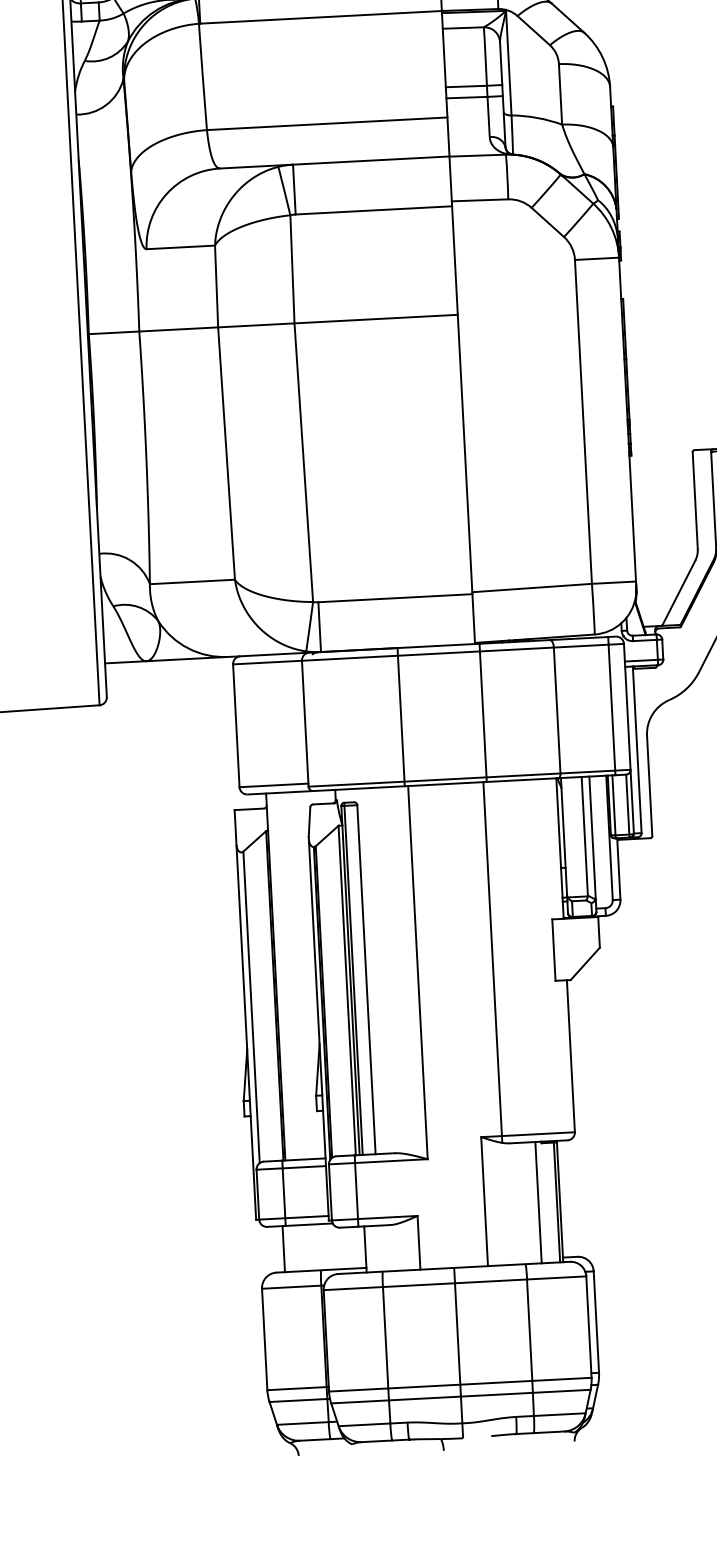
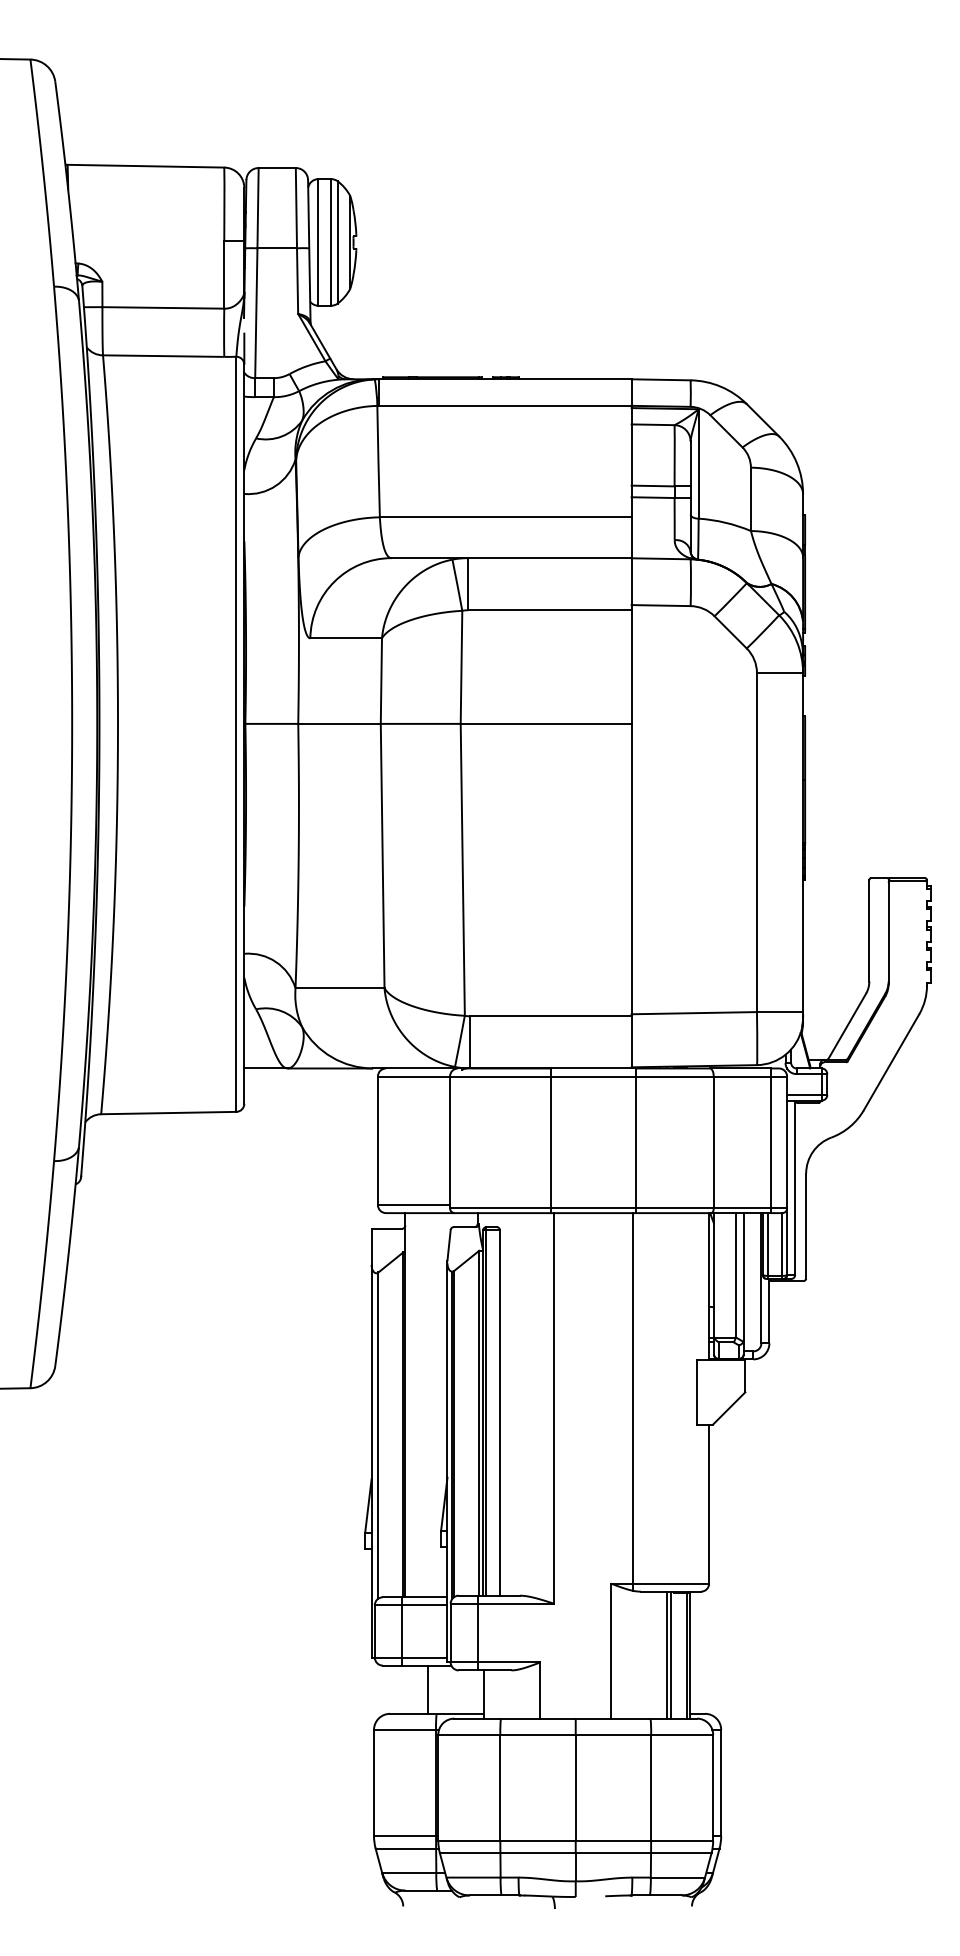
line: (541, 1201) -> (670, 1654), added
line: (283, 1248) -> (427, 1689), moved

